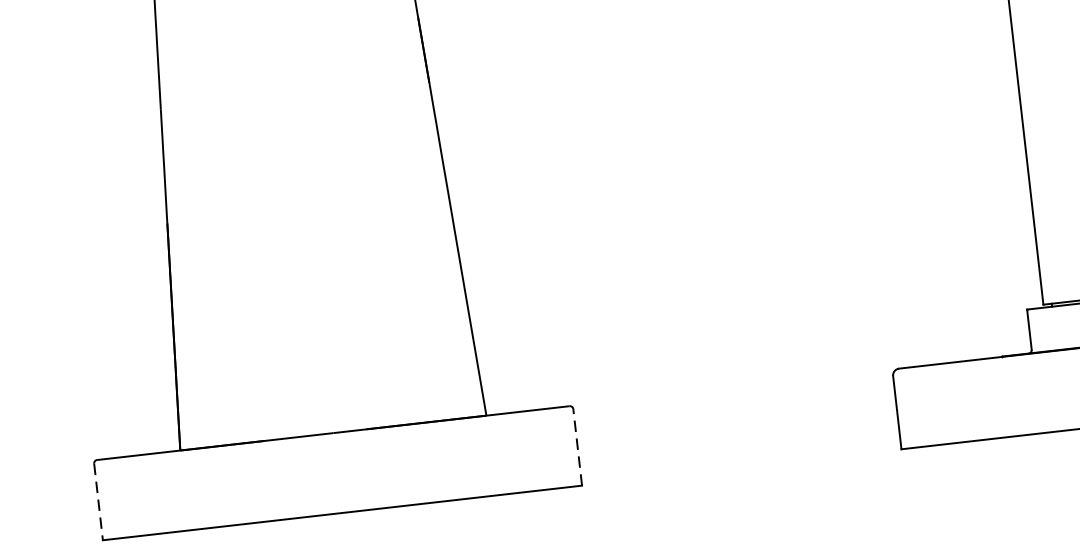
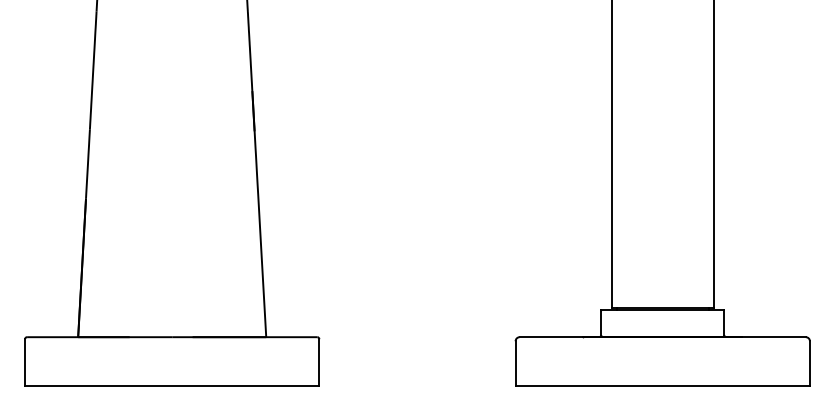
line: (577, 446) -> (319, 362), dashed -> solid
line: (99, 501) -> (25, 362), dashed -> solid

